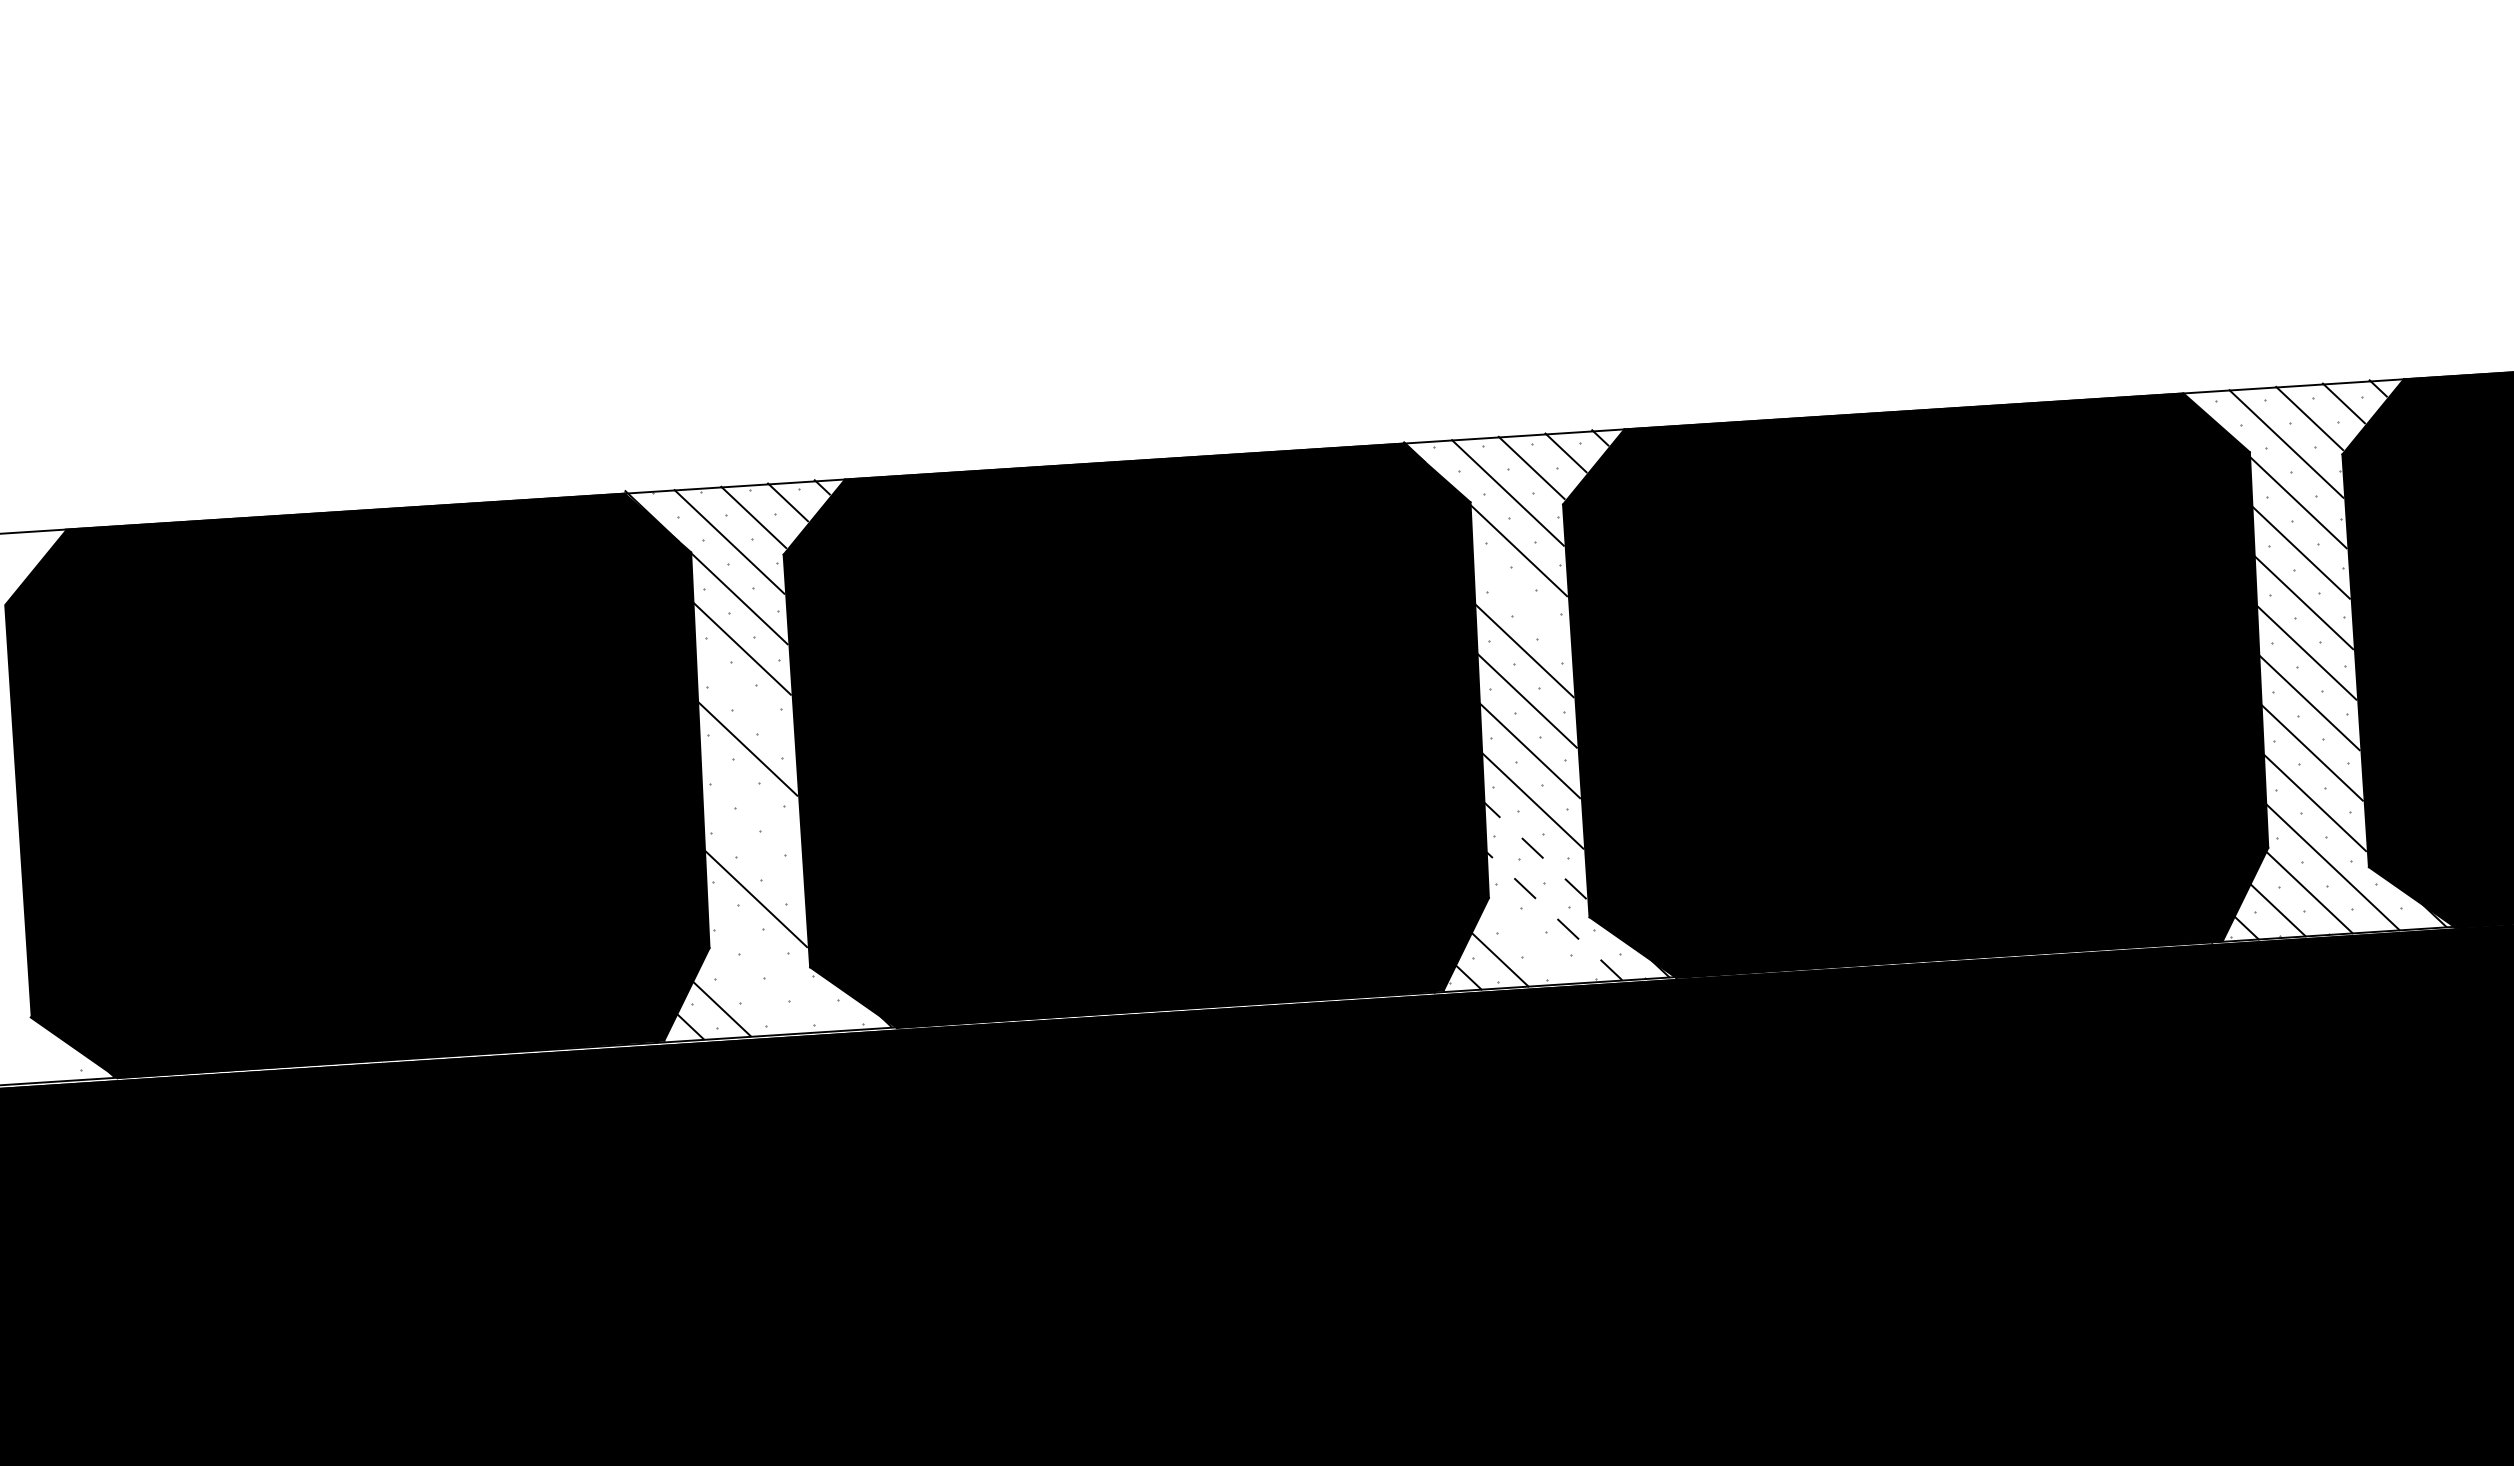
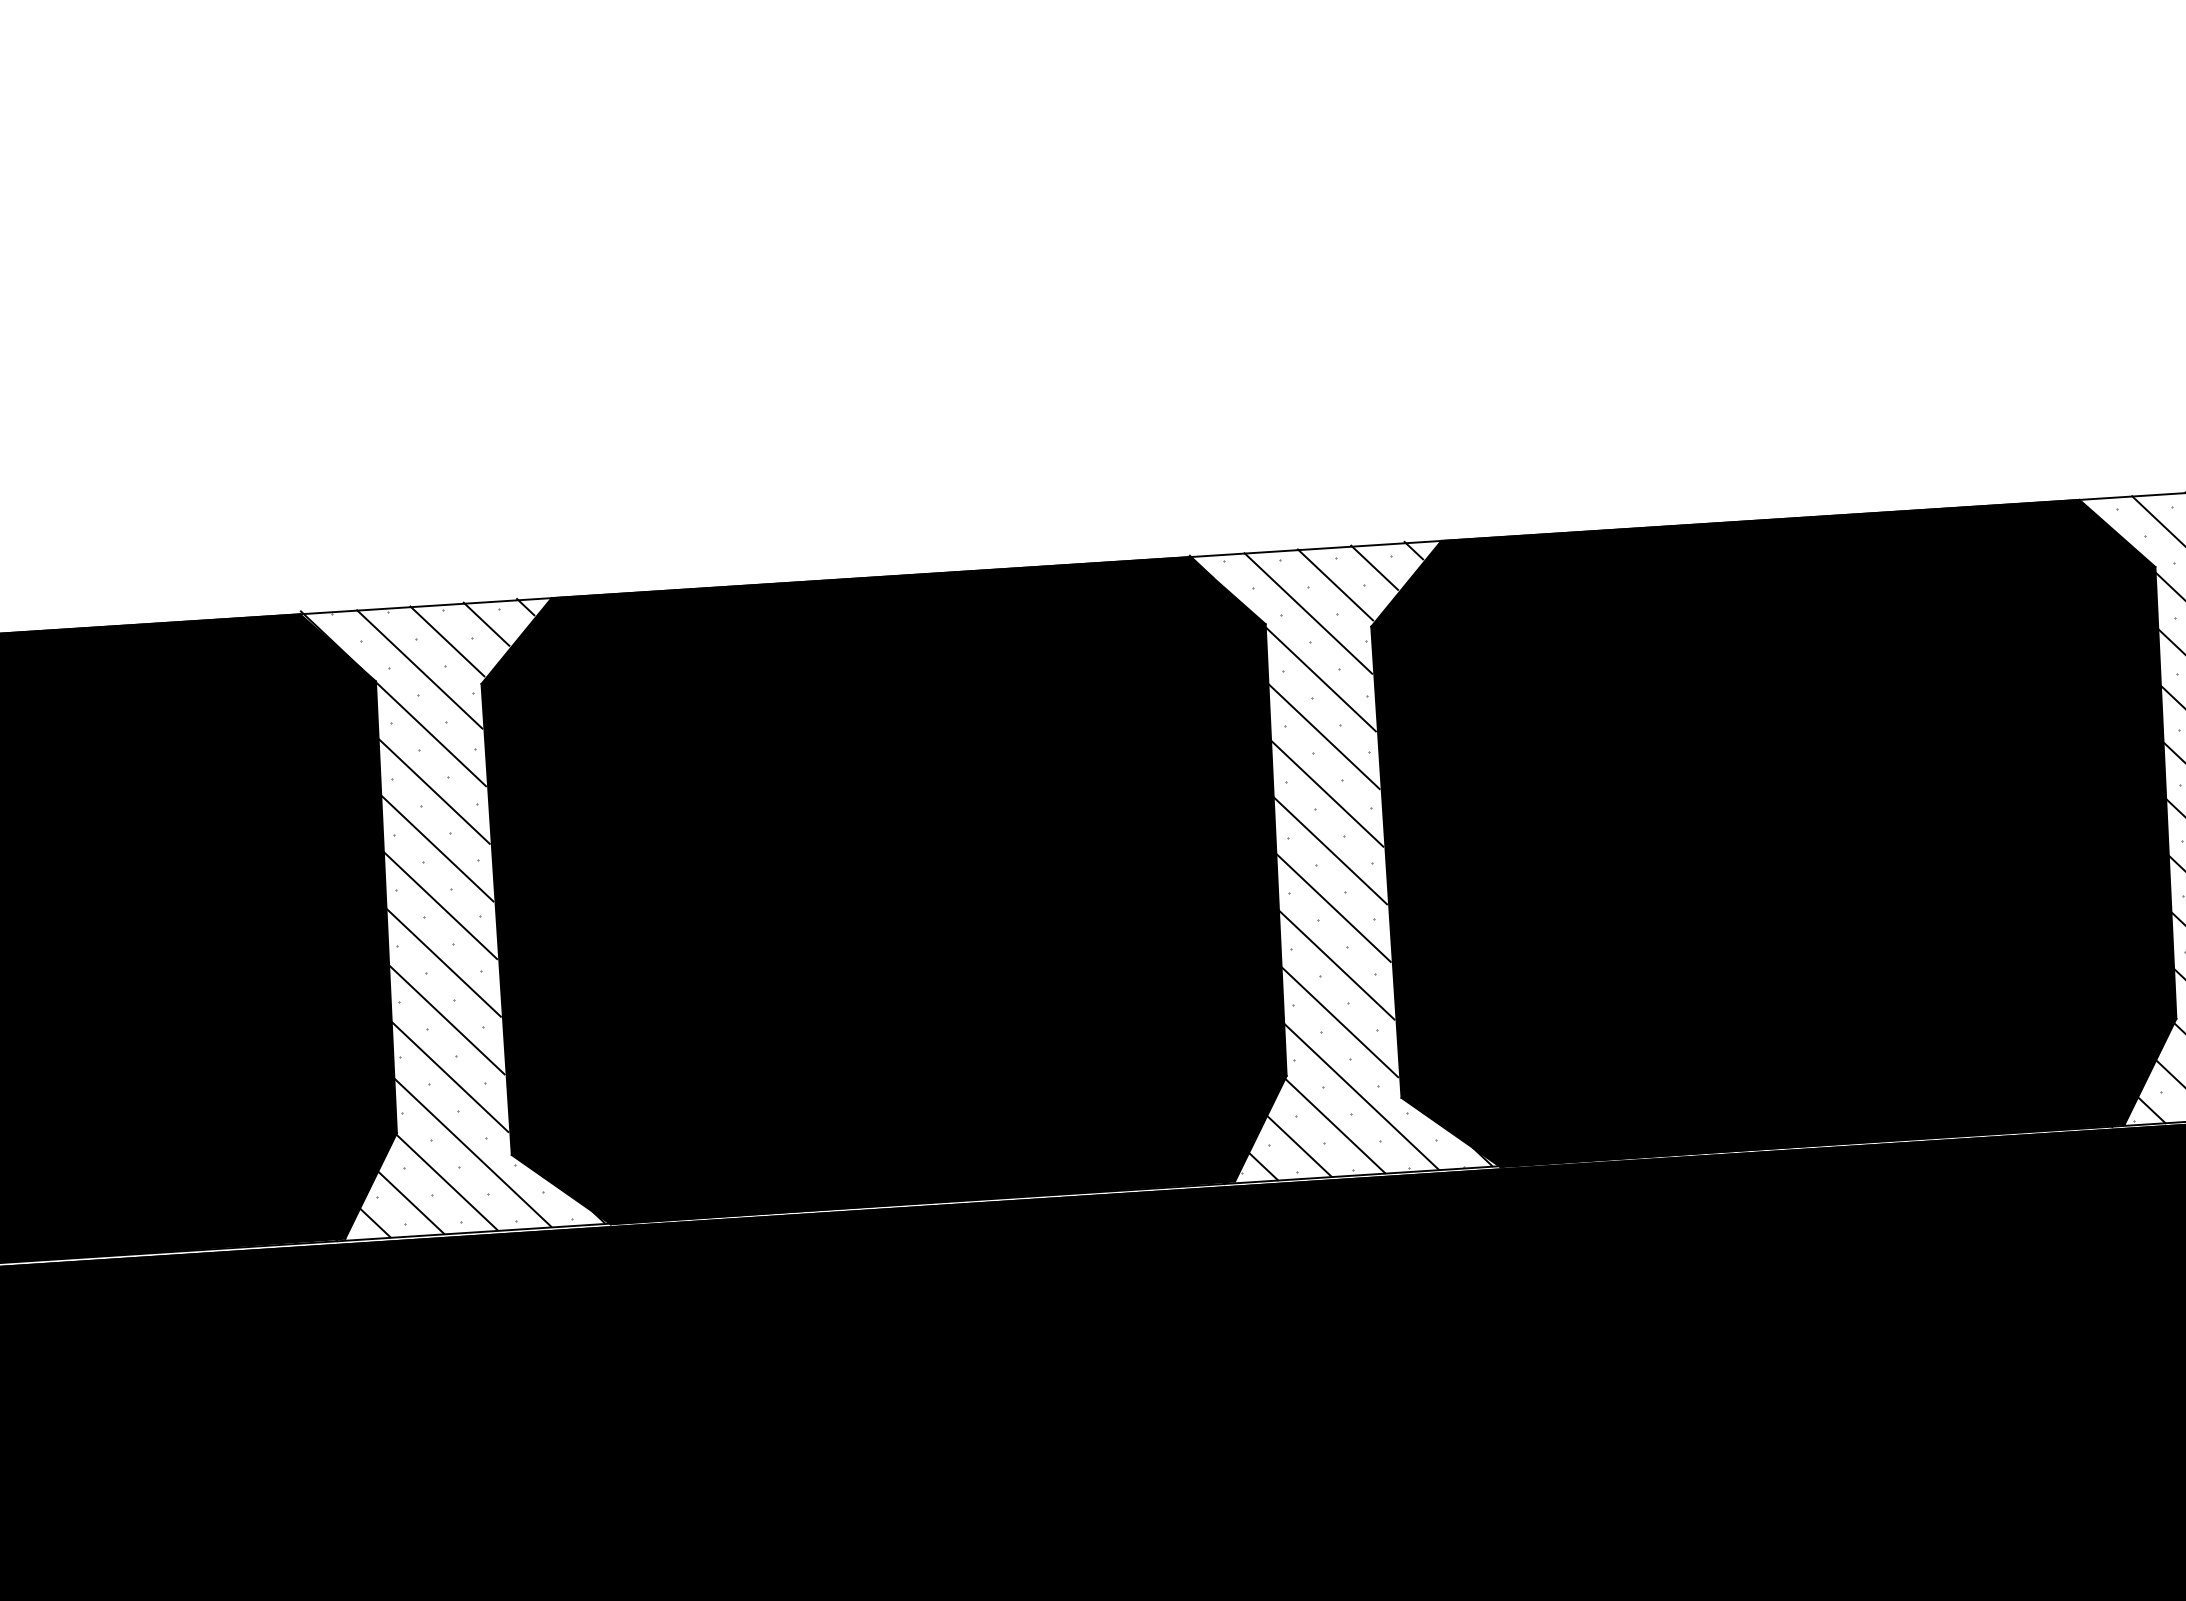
line: (1521, 600) -> (1323, 736), added
line: (744, 698) -> (436, 848), added
line: (750, 798) -> (443, 962), added
line: (752, 848) -> (445, 1019), added
line: (1535, 850) -> (1339, 1021), dashed -> solid
line: (1554, 915) -> (1361, 1095), dashed -> solid
line: (1531, 941) -> (1335, 1125), added
line: (775, 965) -> (472, 1152), added
line: (752, 991) -> (445, 1182), added

